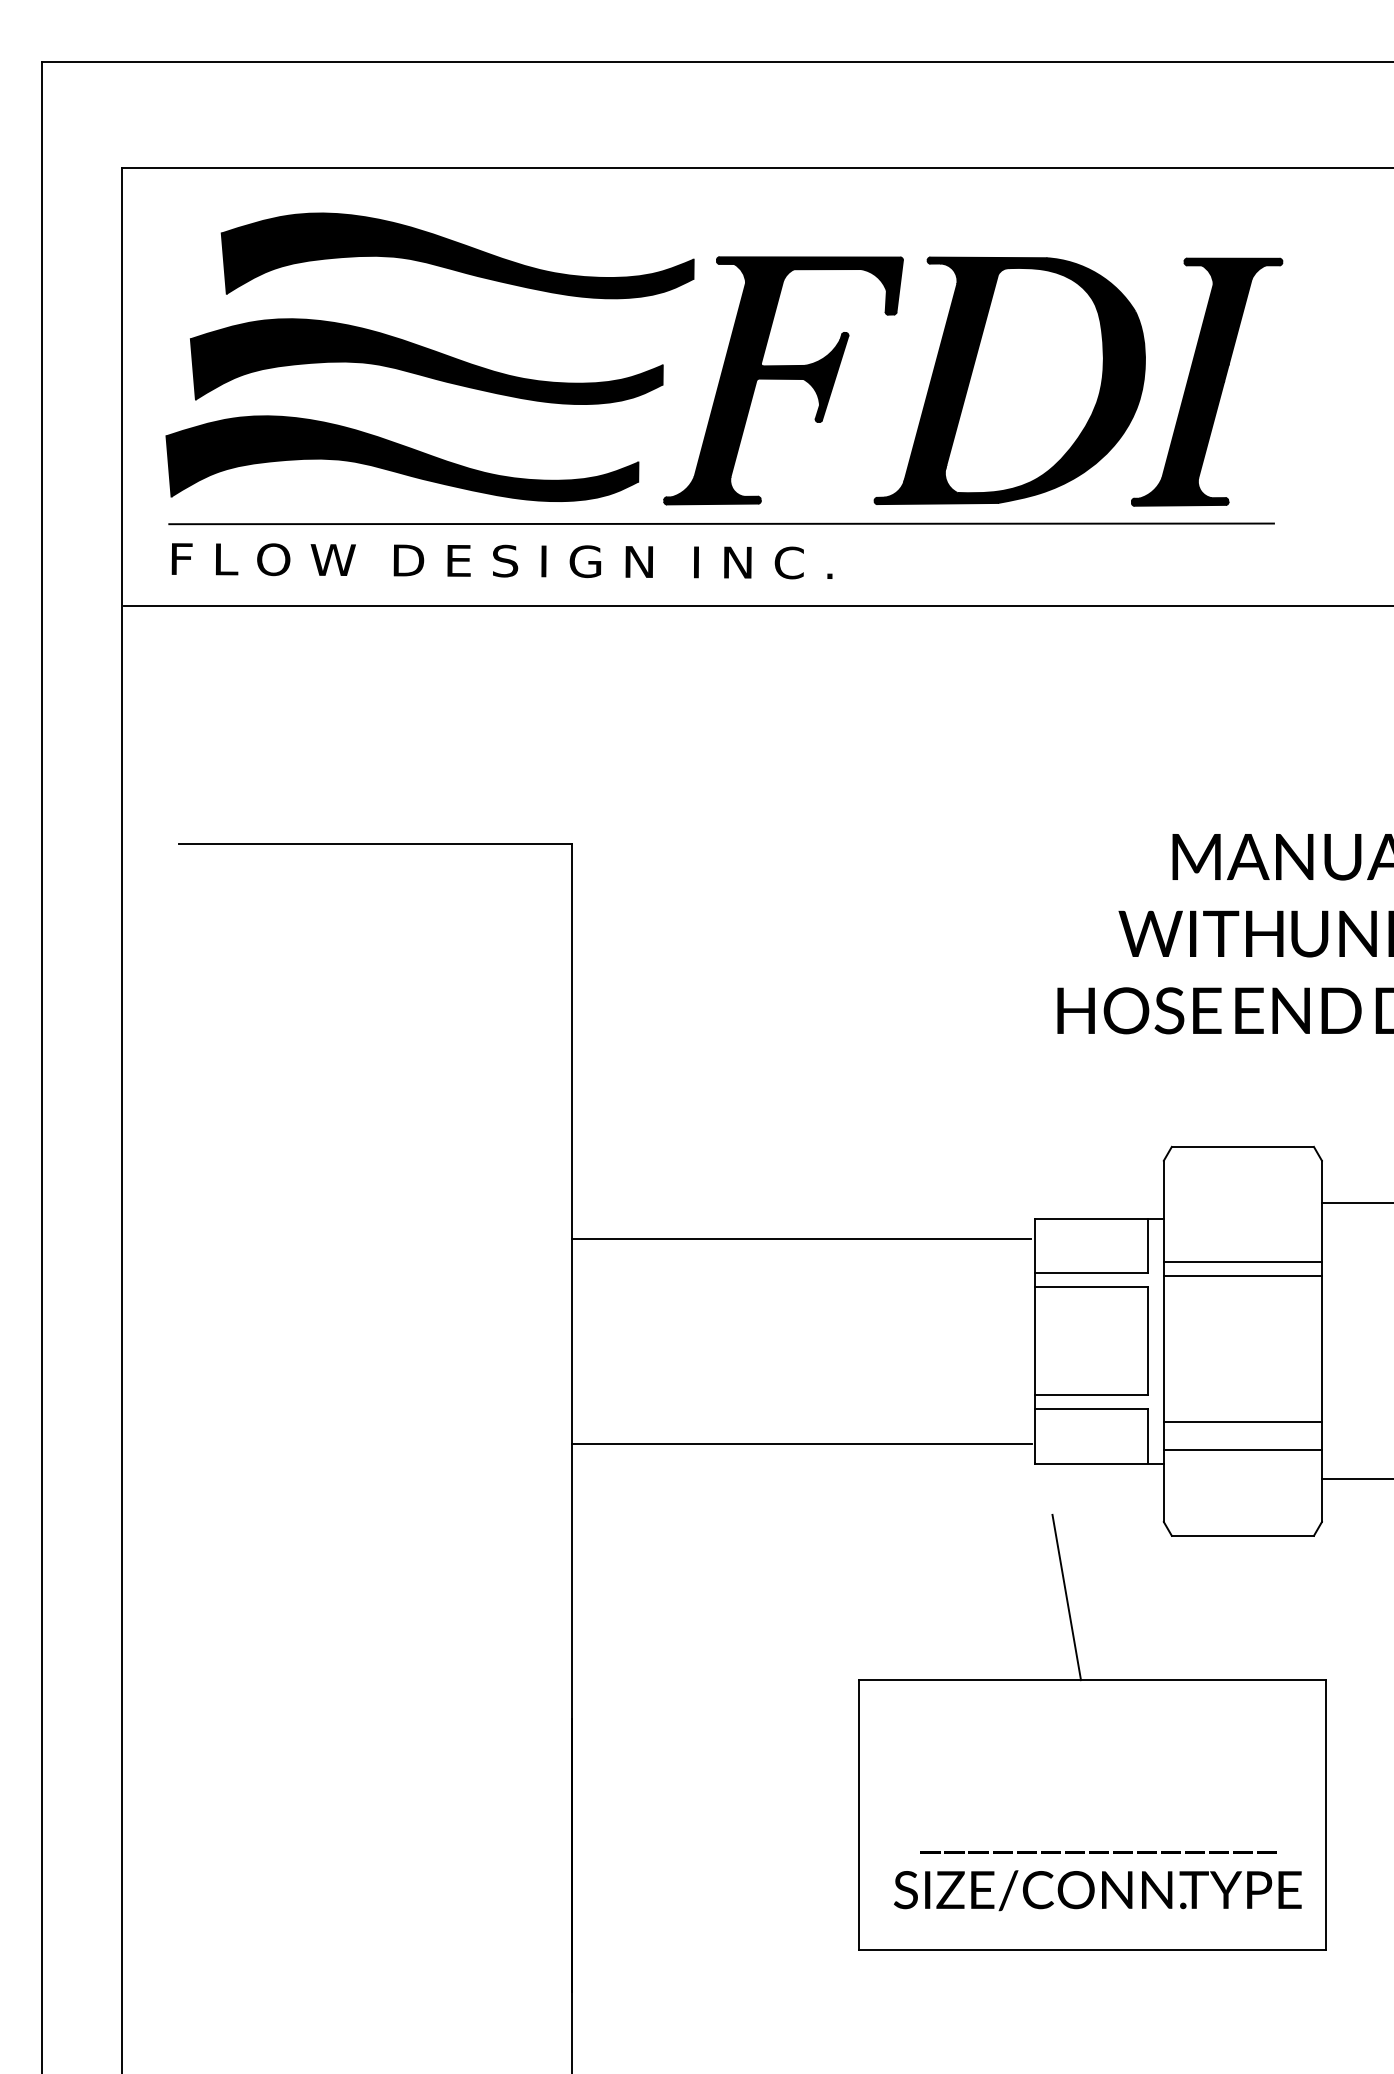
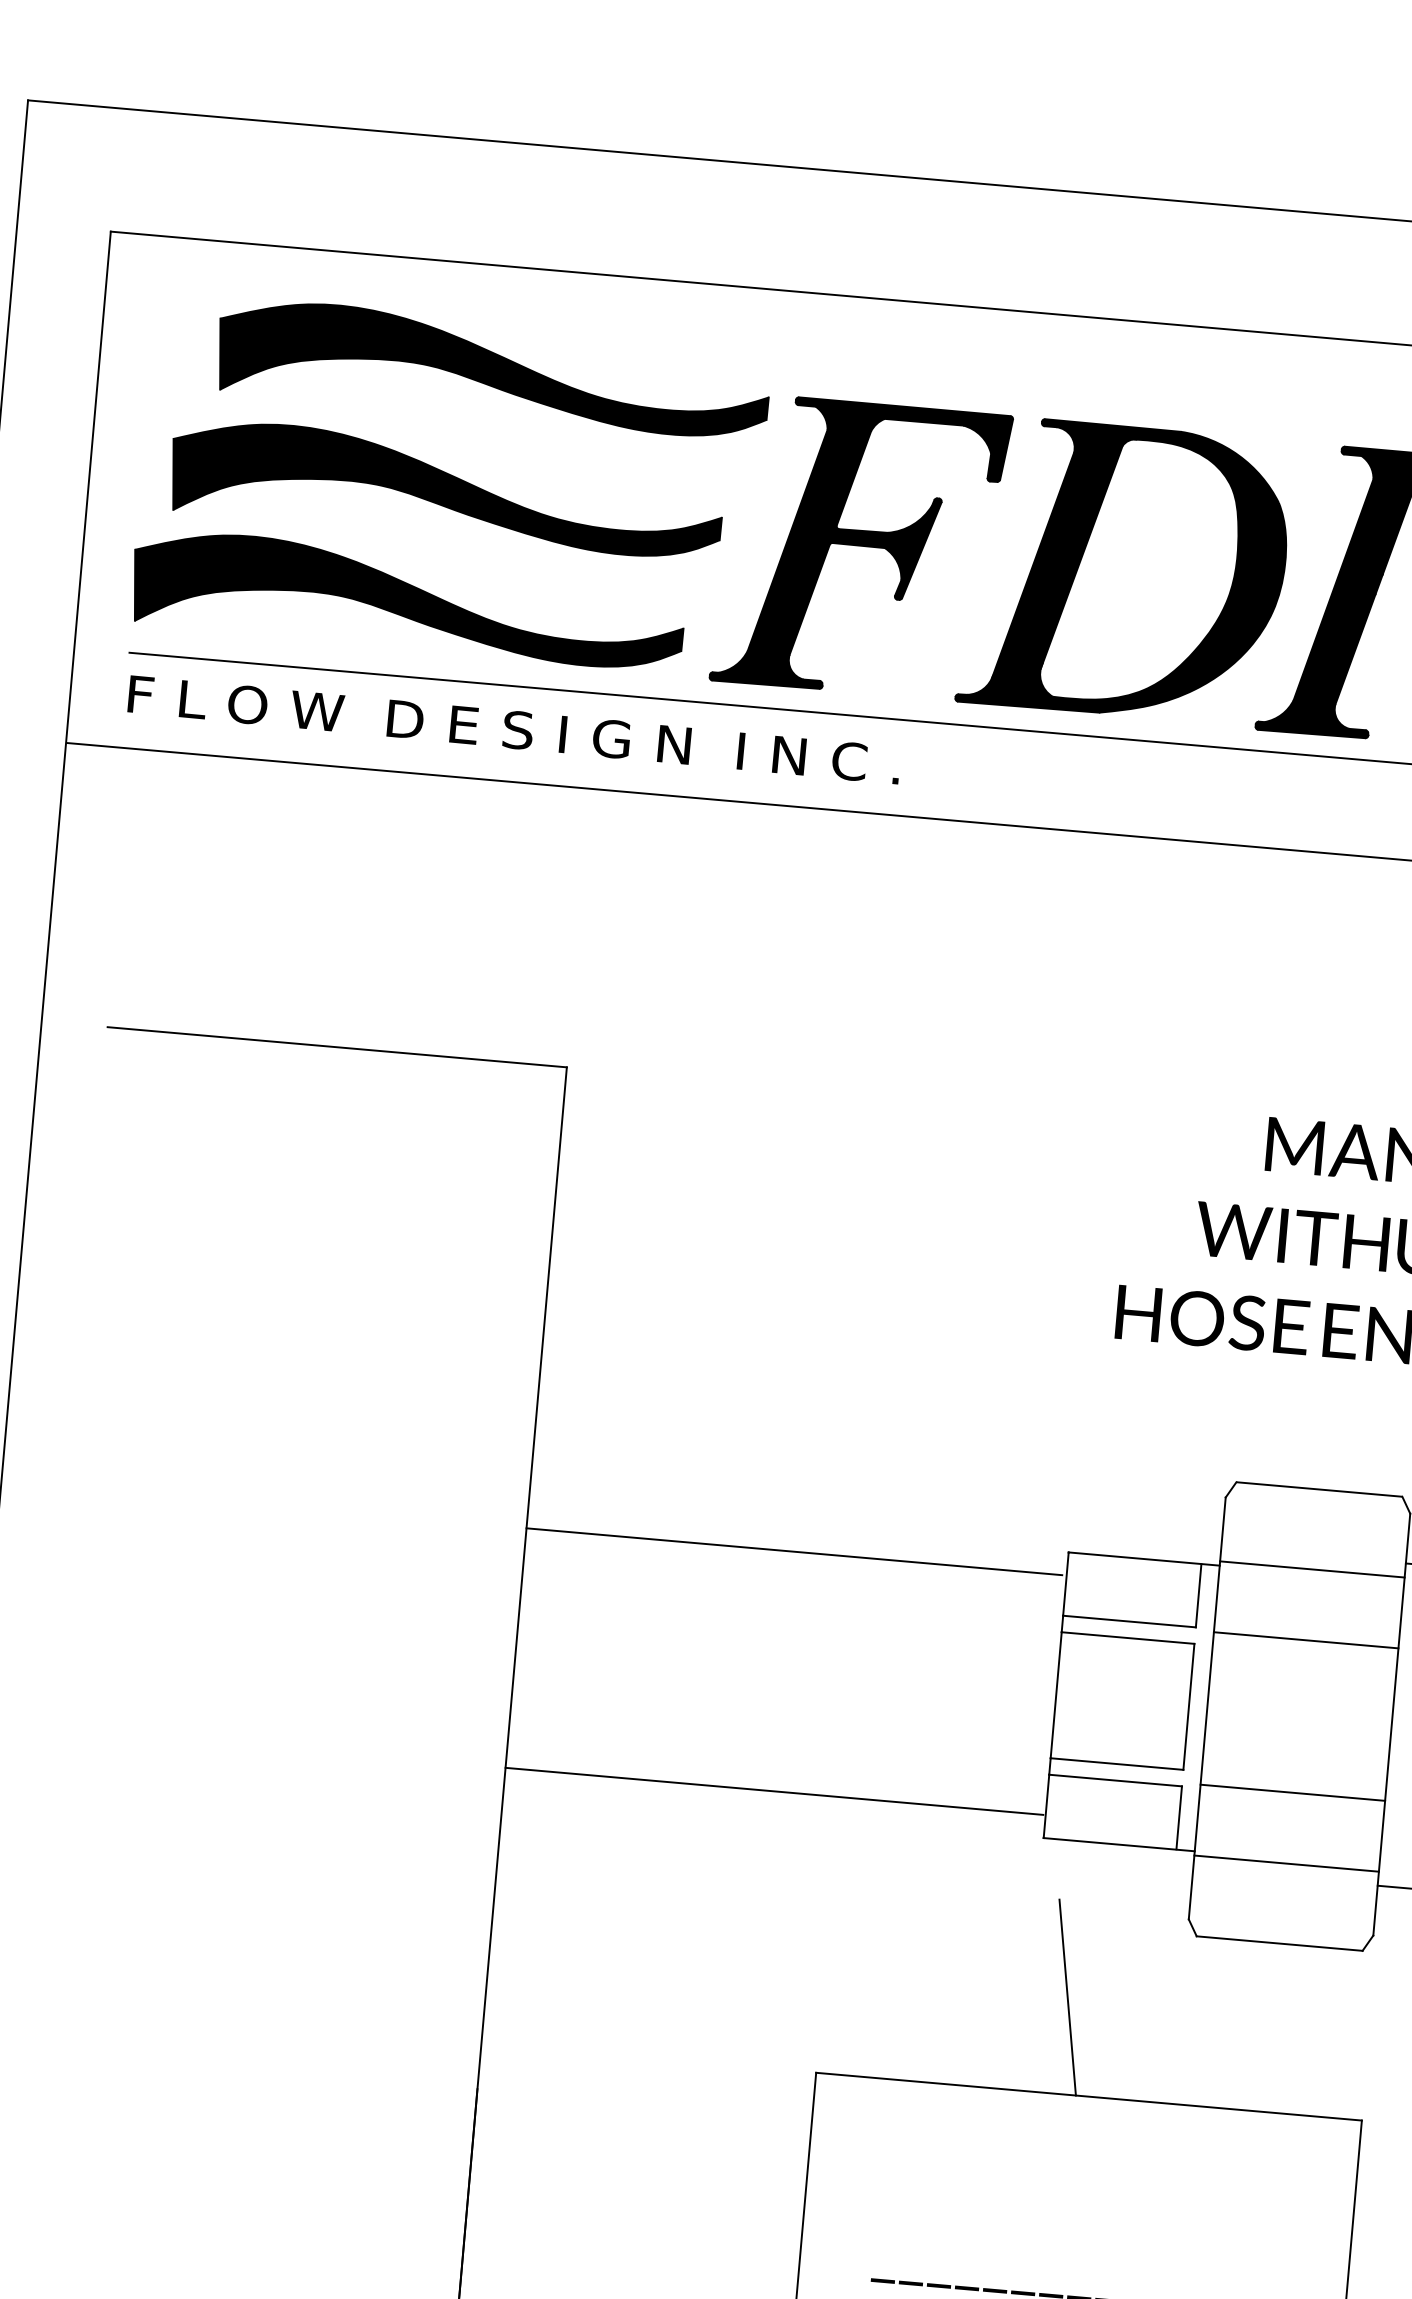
line: (1242, 1262) -> (1311, 1569), moved
line: (1242, 1422) -> (1286, 1863), moved
line: (1242, 1449) -> (1292, 1792), moved

